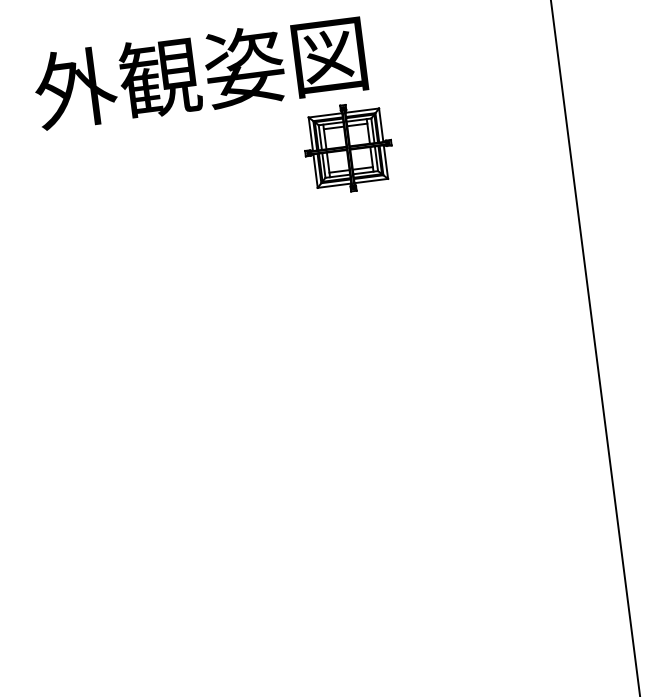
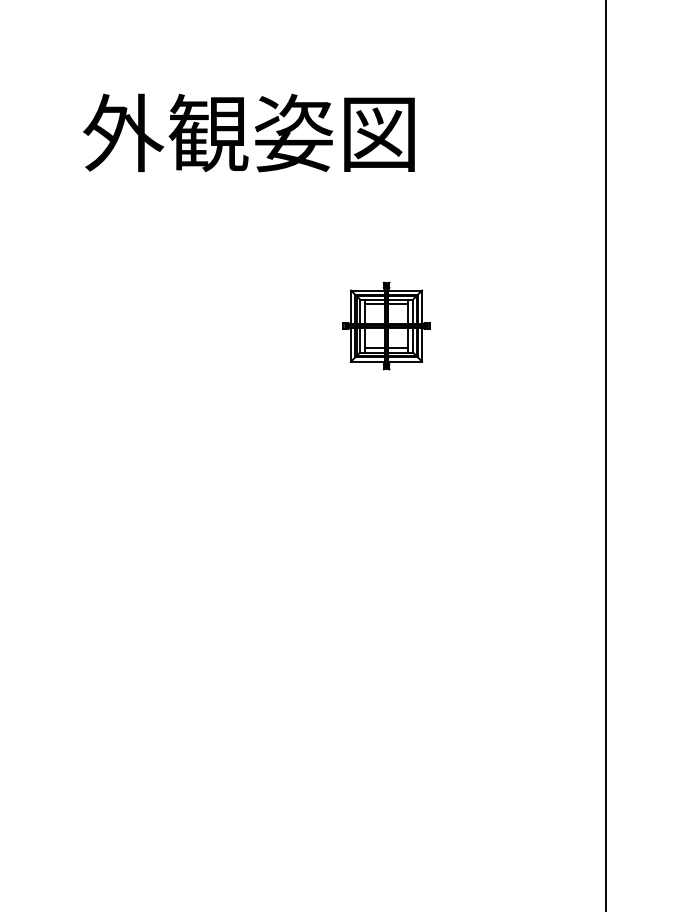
part: (348, 147) -> (386, 325), moved

